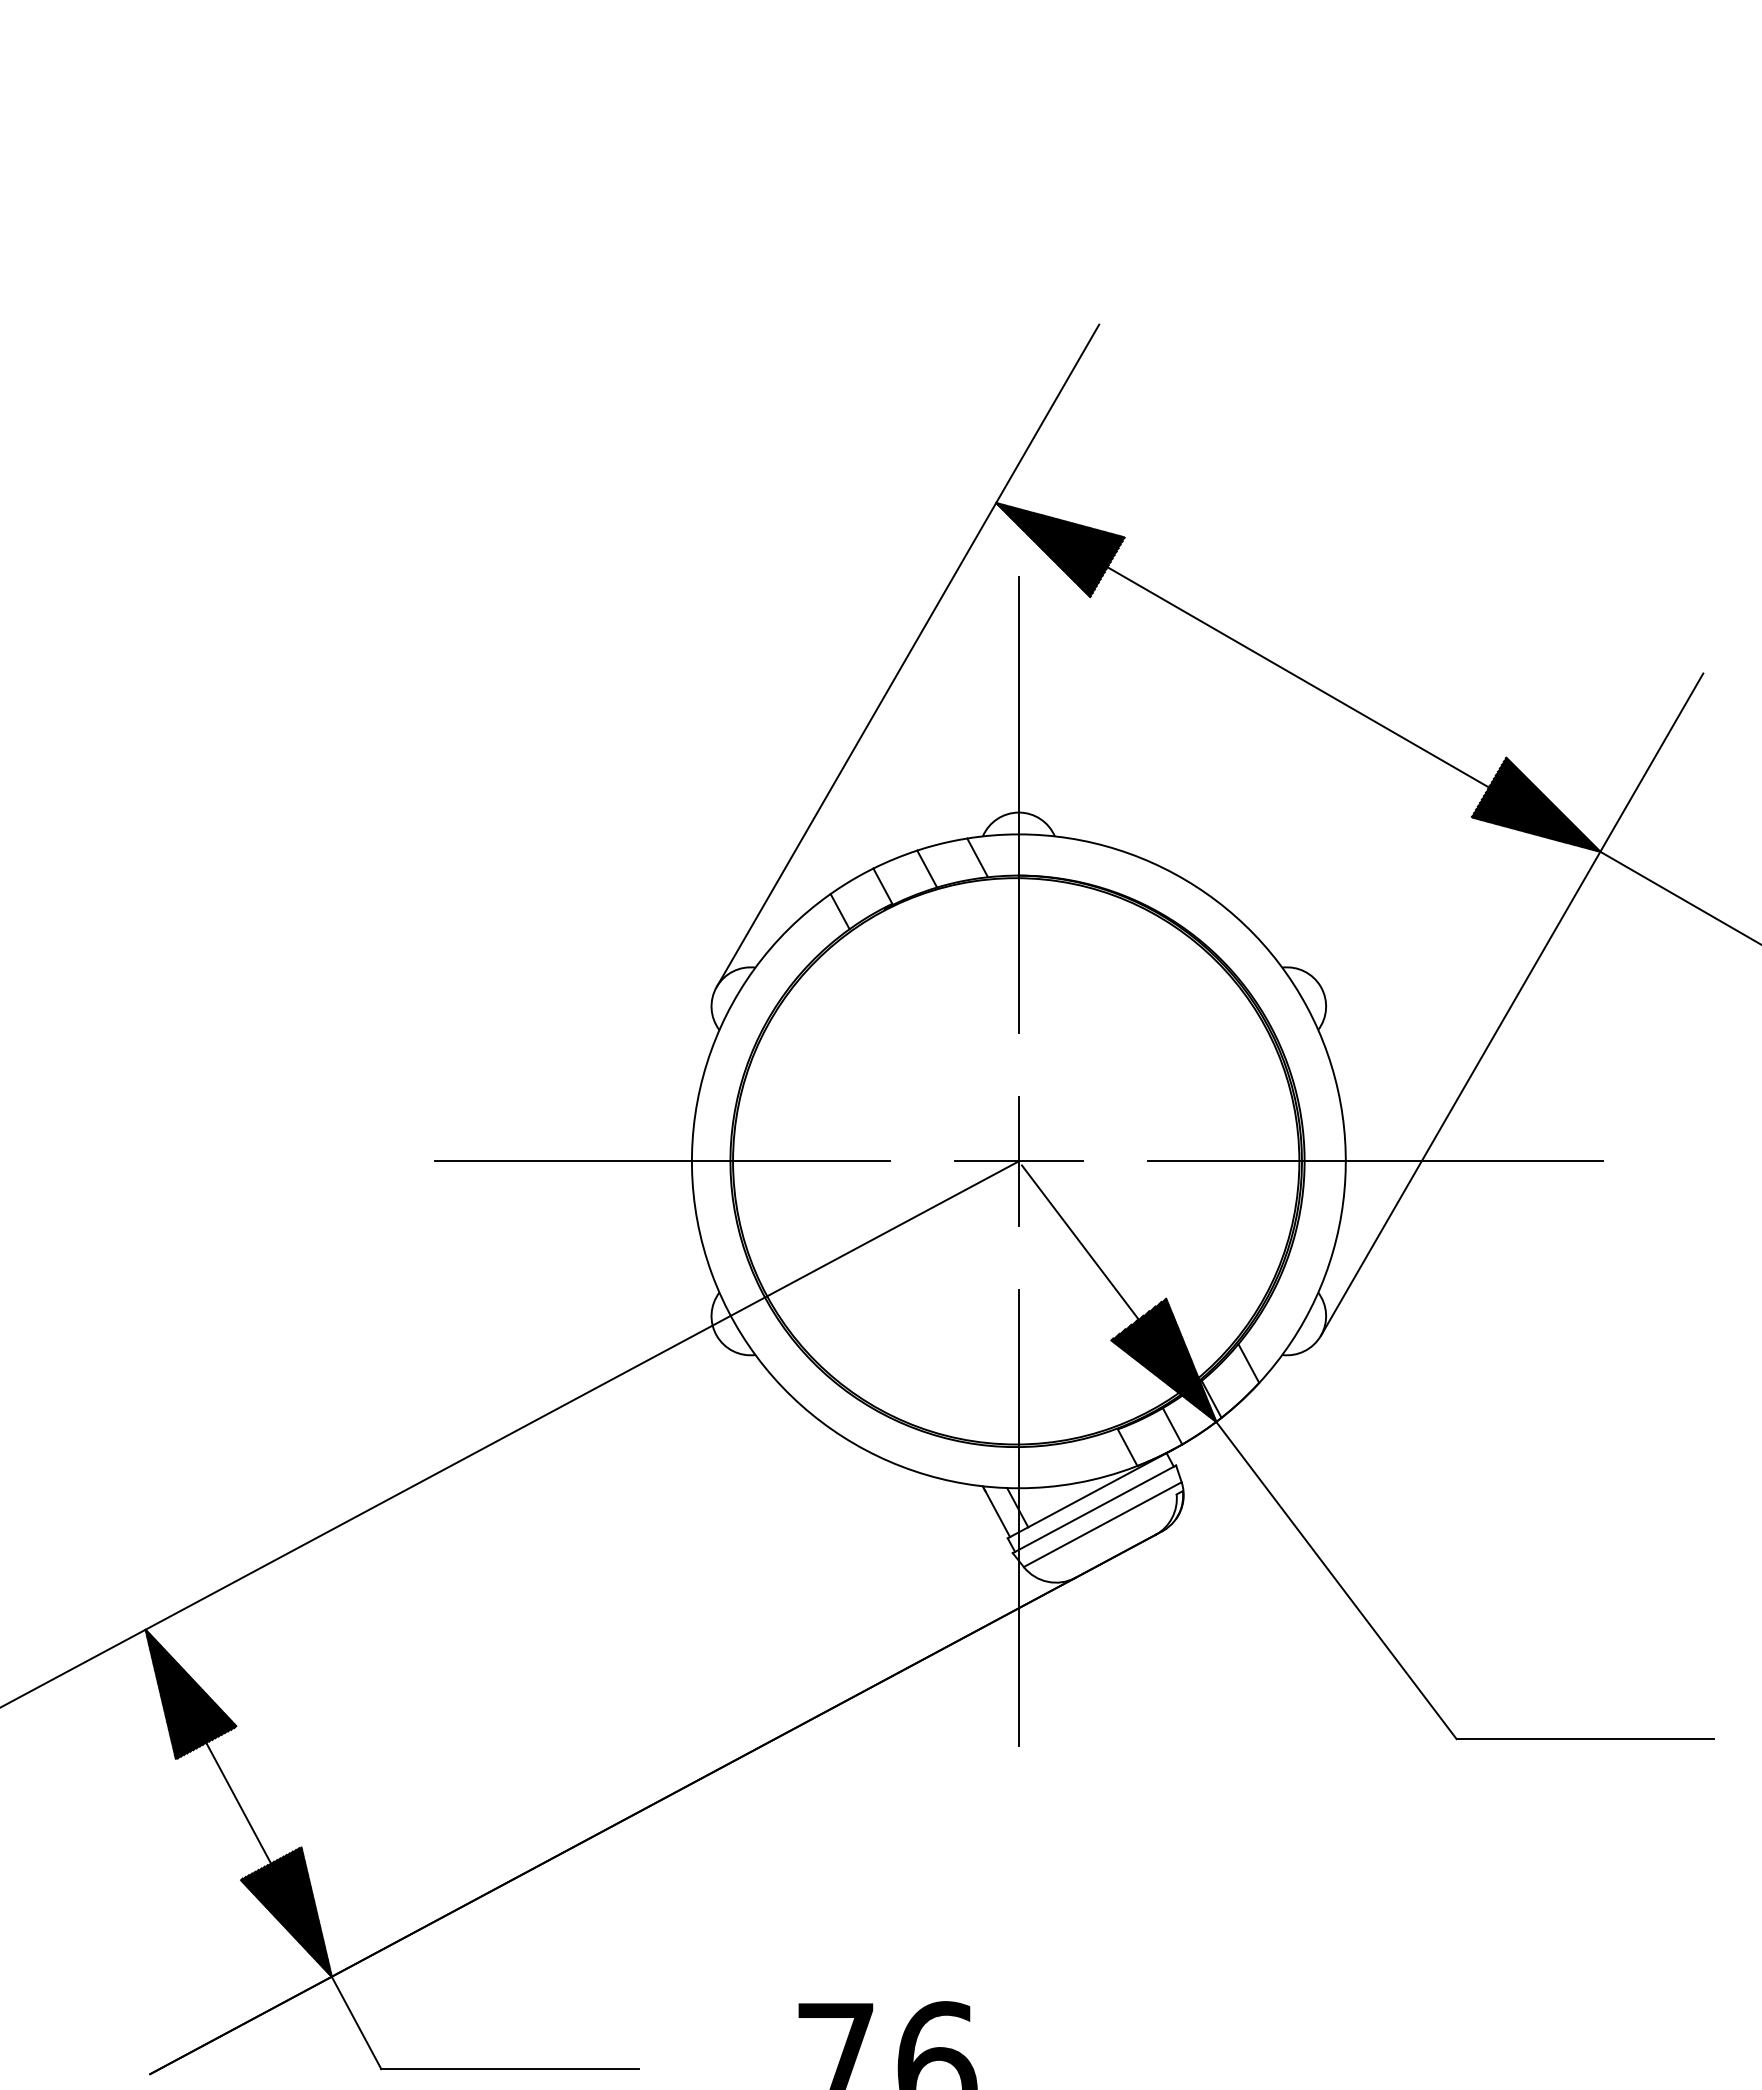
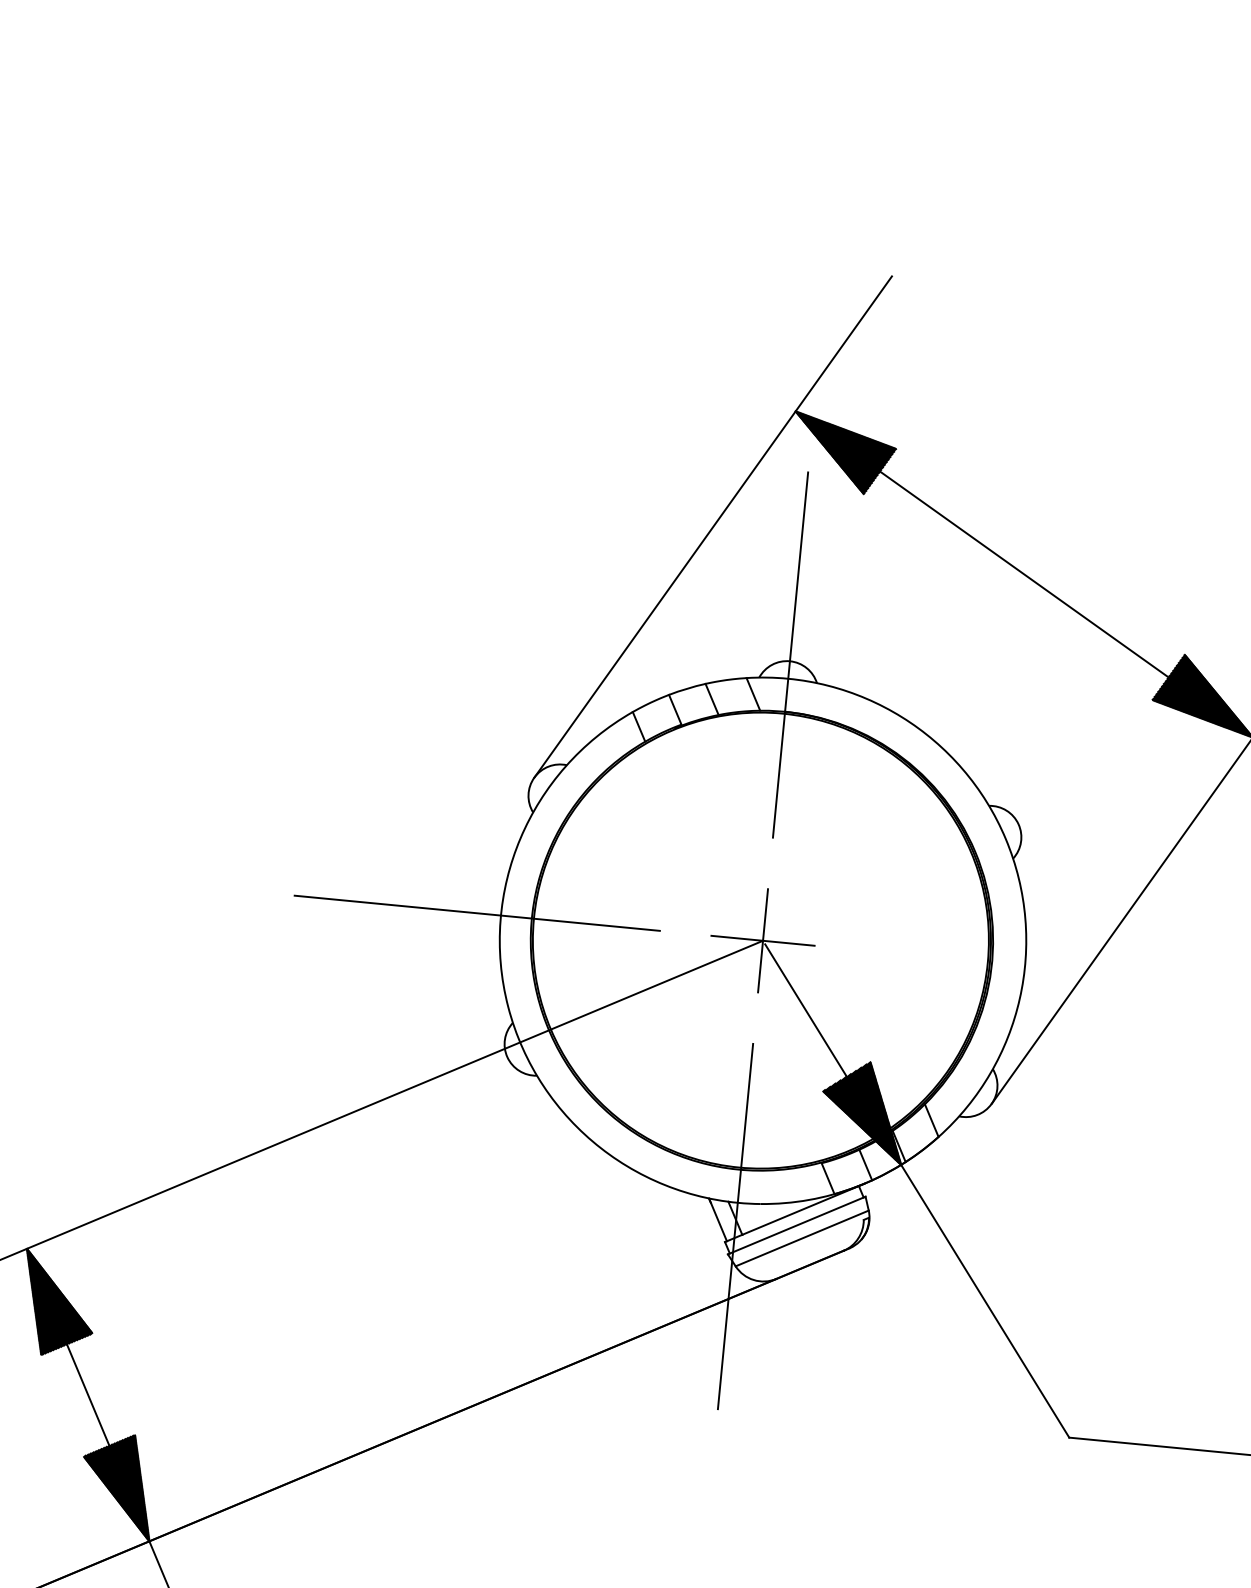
line: (1375, 1161) -> (1048, 968), removed

